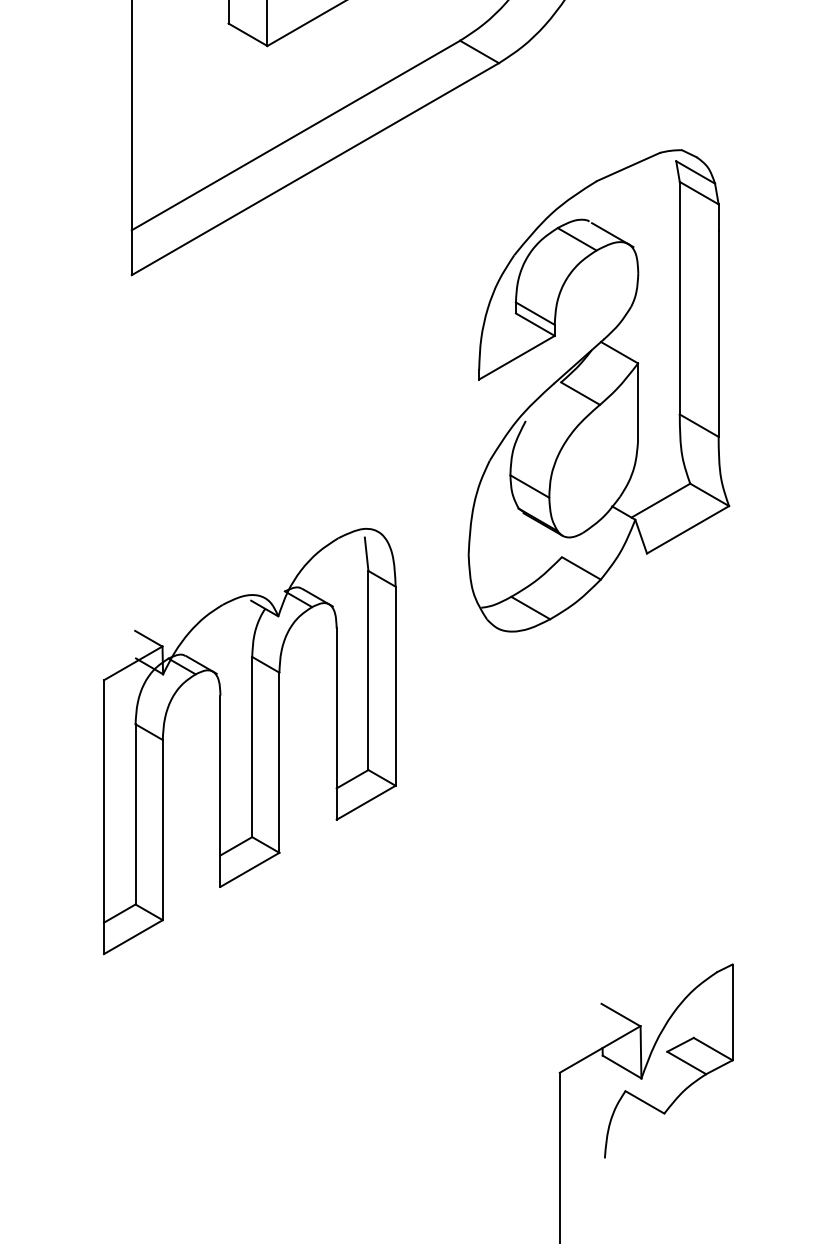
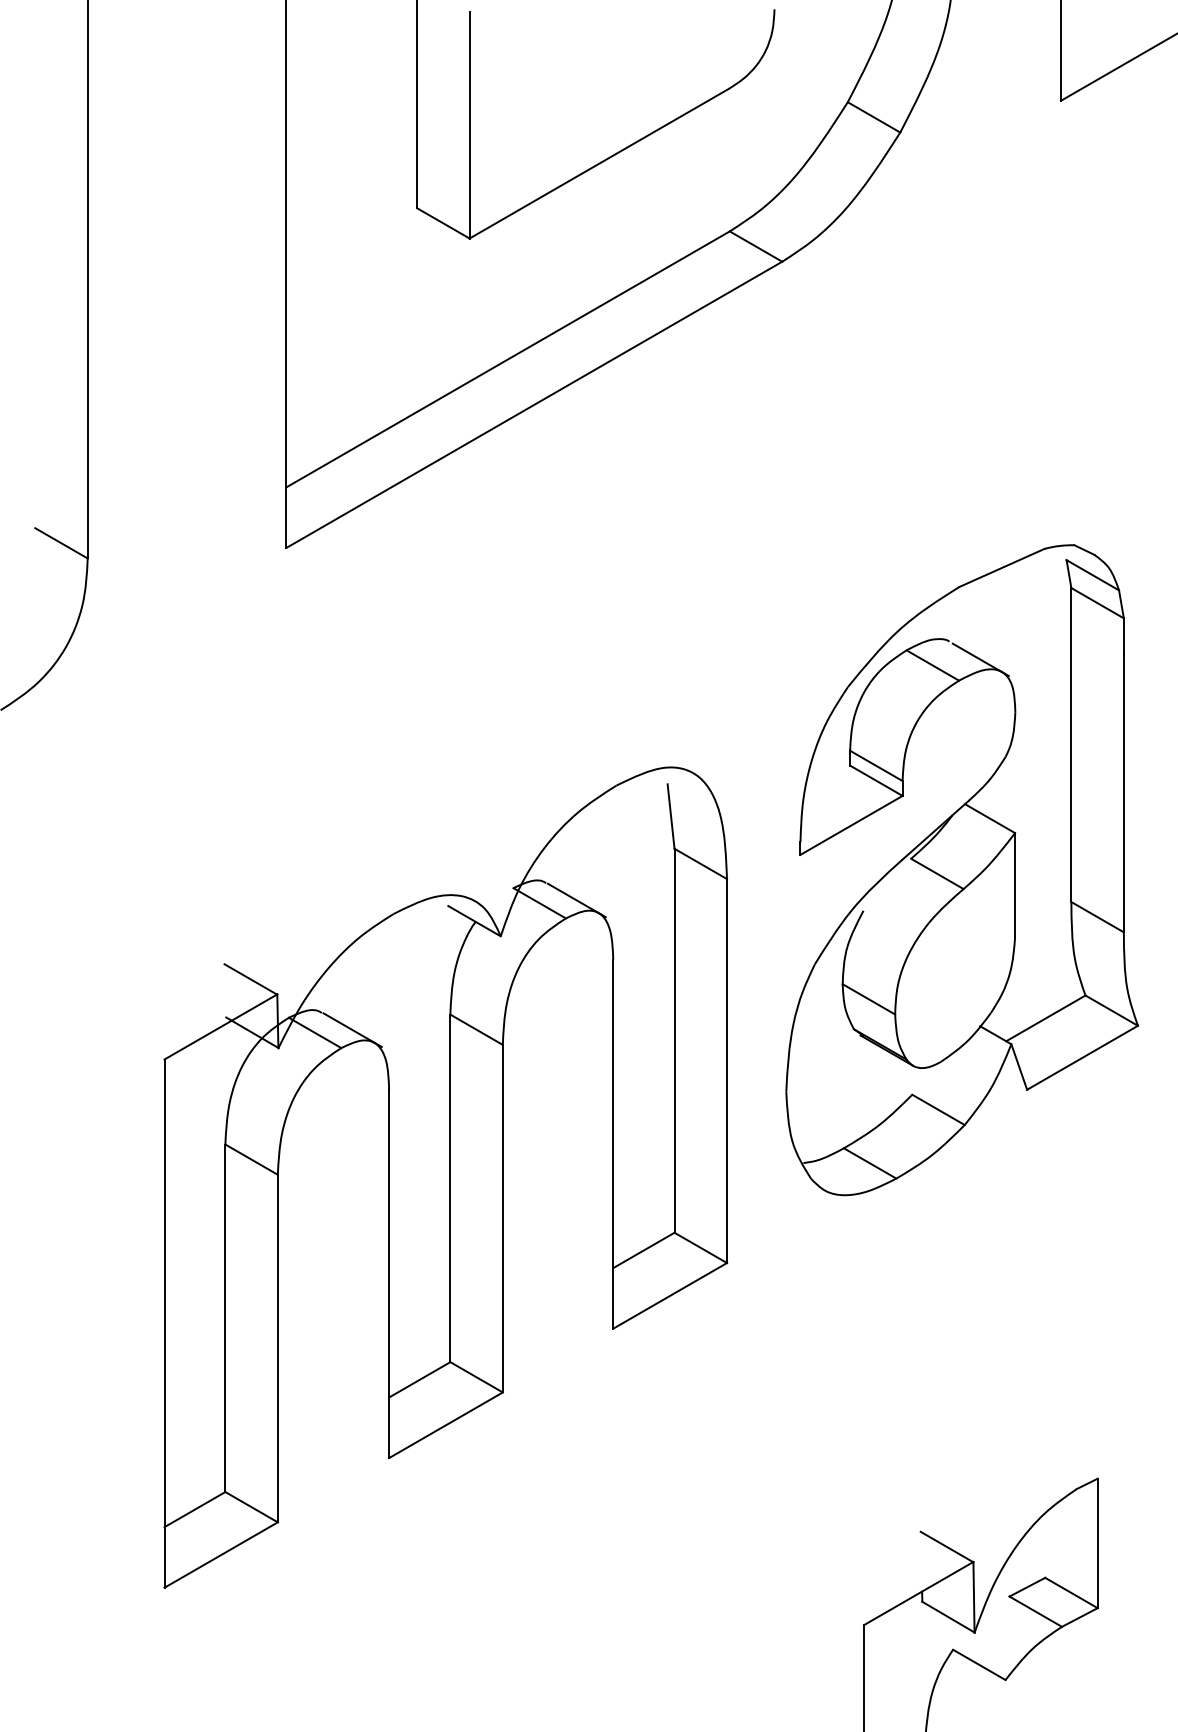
part: (599, 391) -> (962, 870), moved
part: (249, 741) -> (445, 1177), size x1.43

